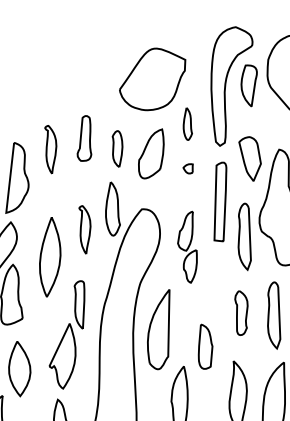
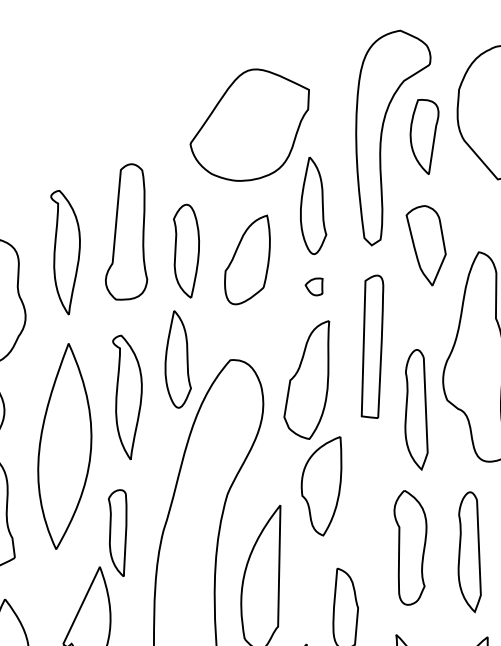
part: (187, 123) -> (312, 204), size x1.67
part: (84, 138) -> (126, 232), size x1.67
part: (117, 148) -> (186, 250), size x1.43
part: (50, 149) -> (65, 251), size x1.43
part: (249, 158) -> (425, 244), moved
part: (84, 229) -> (126, 396), size x1.43
part: (187, 247) -> (312, 429), size x1.67
part: (49, 257) -> (63, 447), size x1.43
part: (241, 312) -> (410, 546), size x1.43

